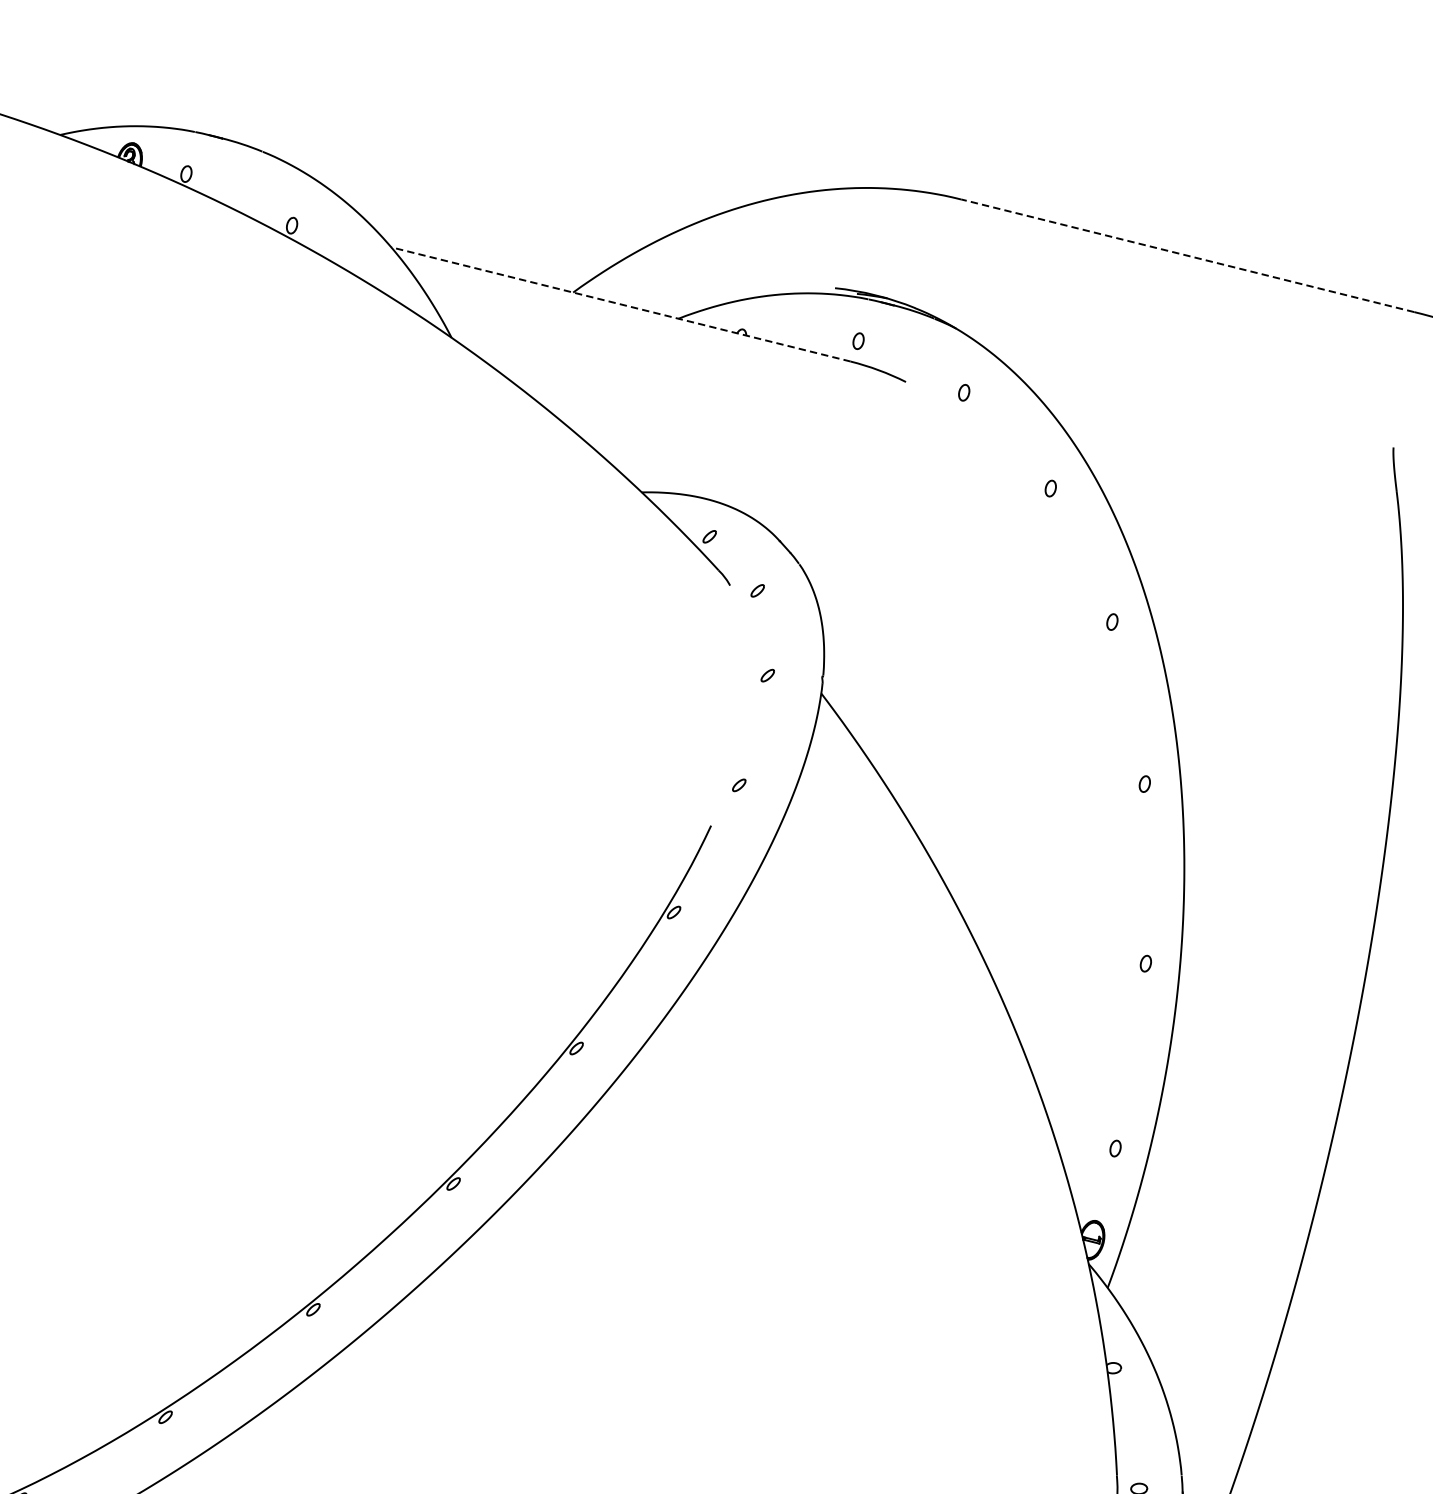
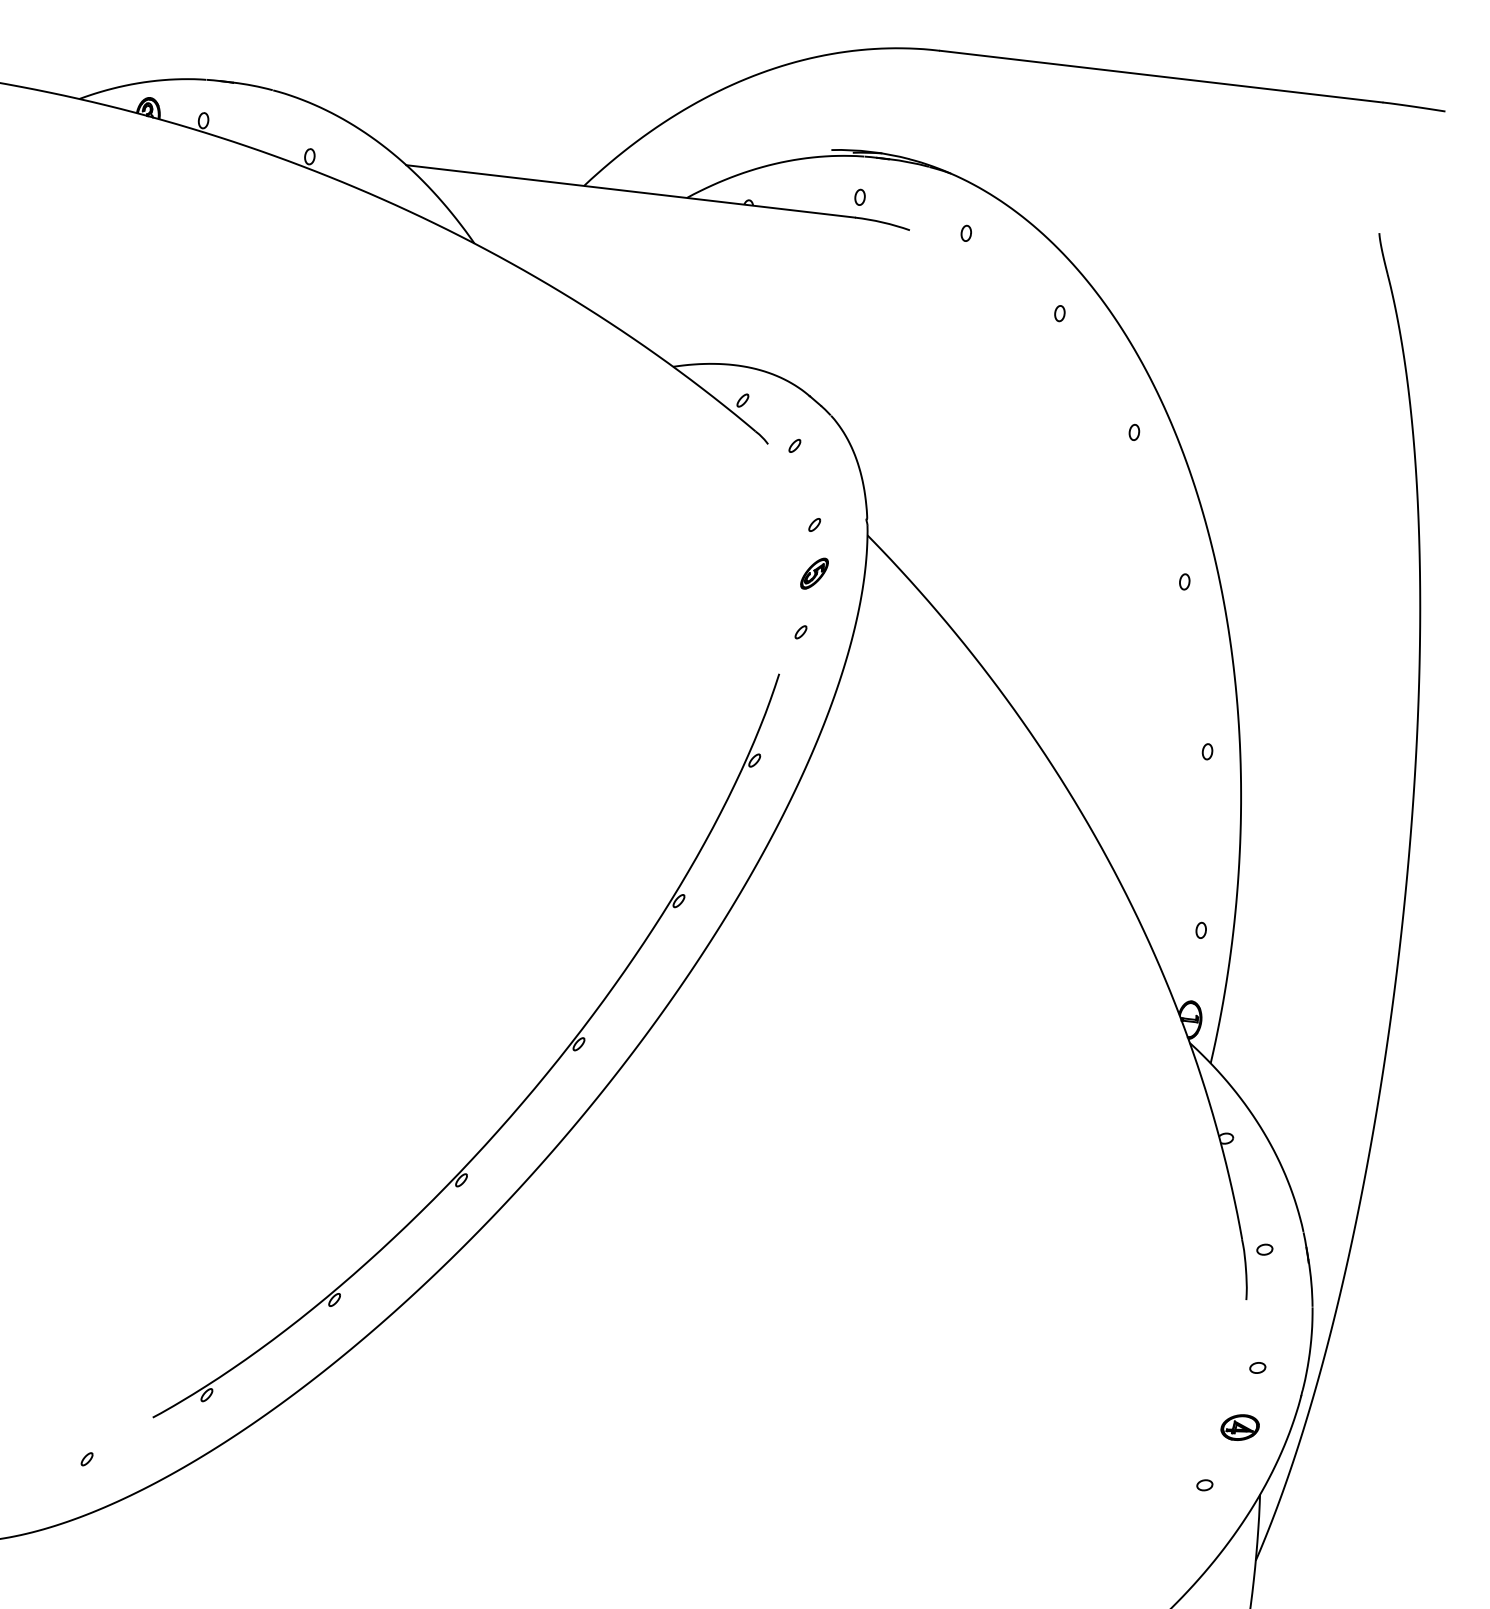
line: (1187, 255) -> (1161, 76), dashed -> solid
line: (620, 304) -> (630, 191), dashed -> solid
part: (761, 726) -> (814, 573), added

